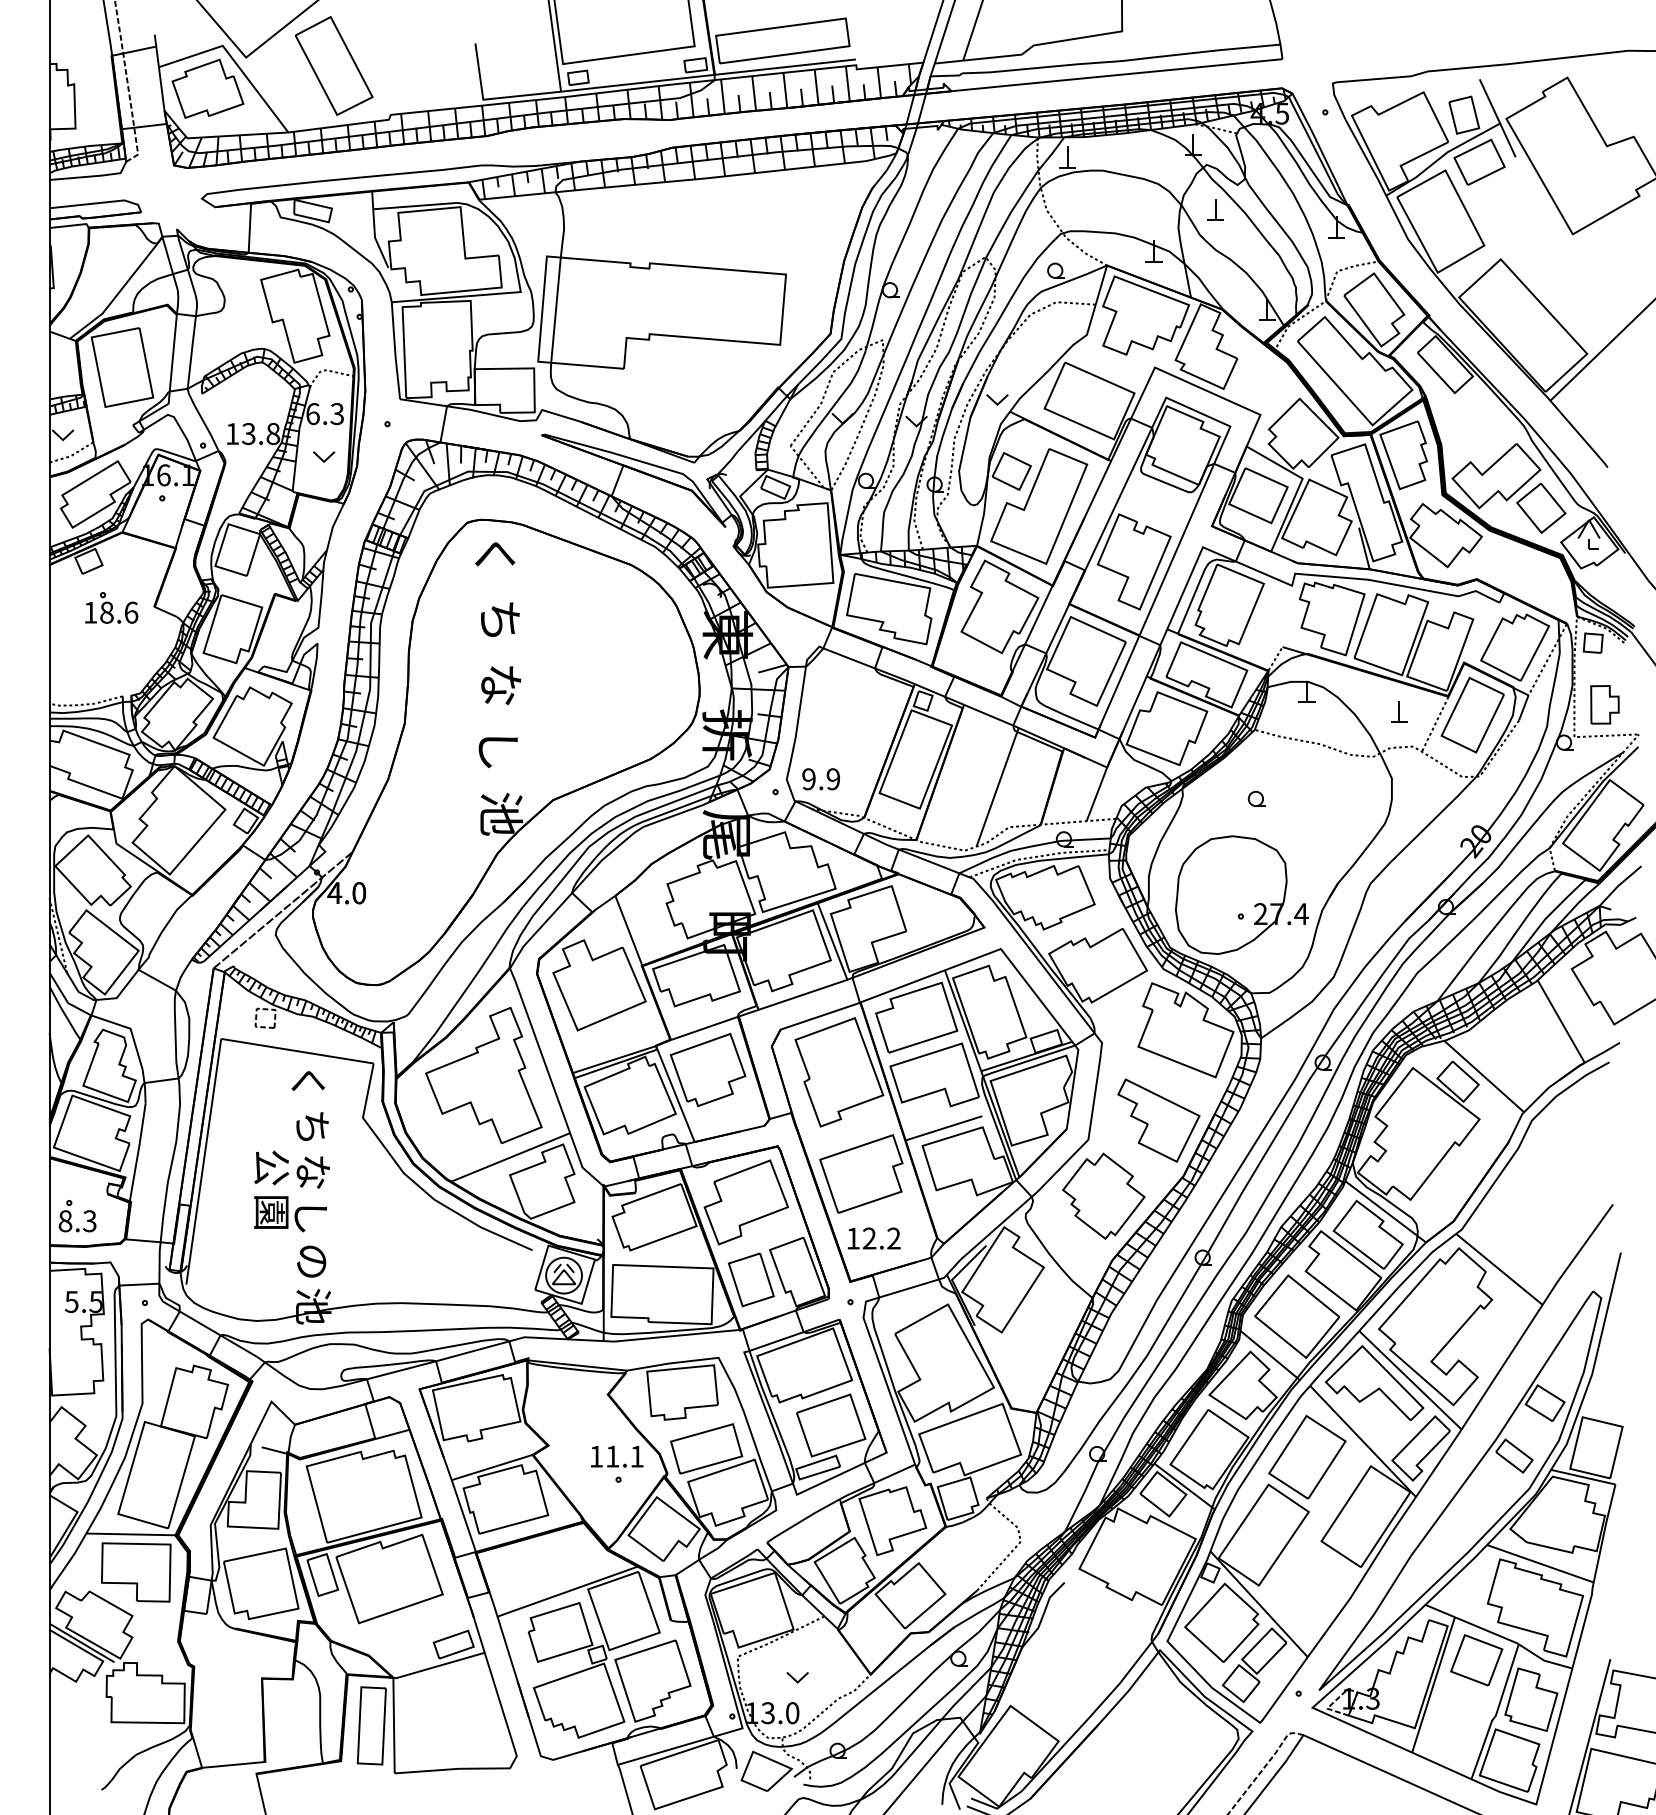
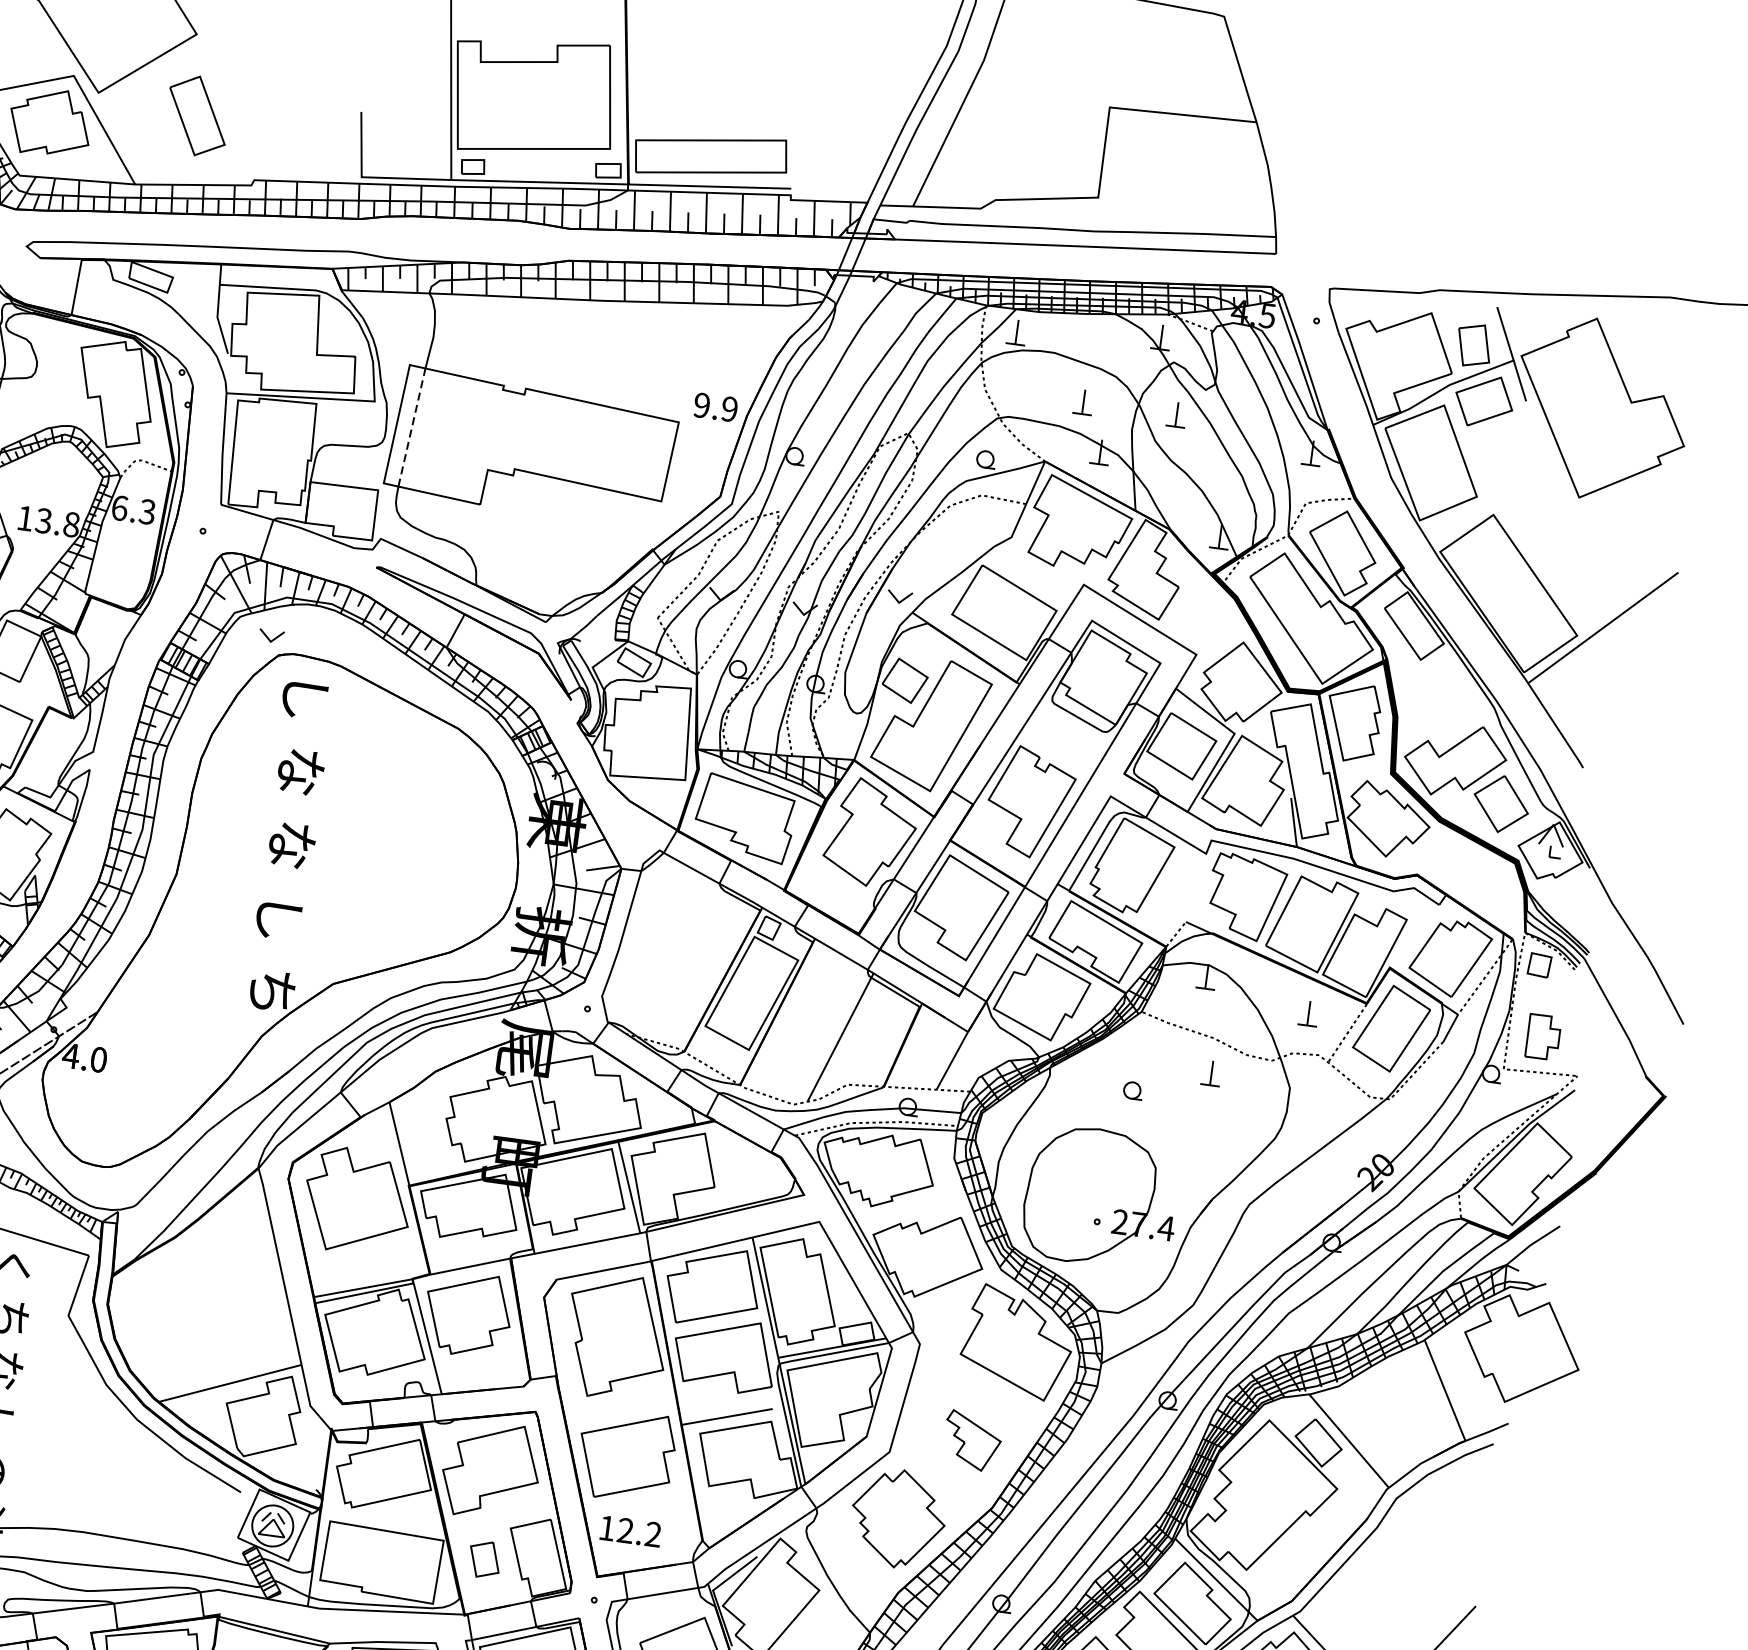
part: (334, 65) -> (197, 115), size x0.7
part: (1133, 209) -> (1083, 401), added
line: (556, 310) -> (412, 427), solid -> dashed
part: (324, 456) -> (272, 635), moved
text: (495, 558) -> (305, 700), く -> し
text: (500, 620) -> (301, 771), ち -> な
part: (1322, 774) -> (1211, 1072), added
text: (820, 779) -> (714, 407), moved
text: (501, 813) -> (272, 991), 池 -> ち
part: (483, 1074) -> (212, 1285), removed
part: (1158, 1120) -> (972, 1440), size x0.6
part: (750, 1279) -> (484, 1559), size x0.6

